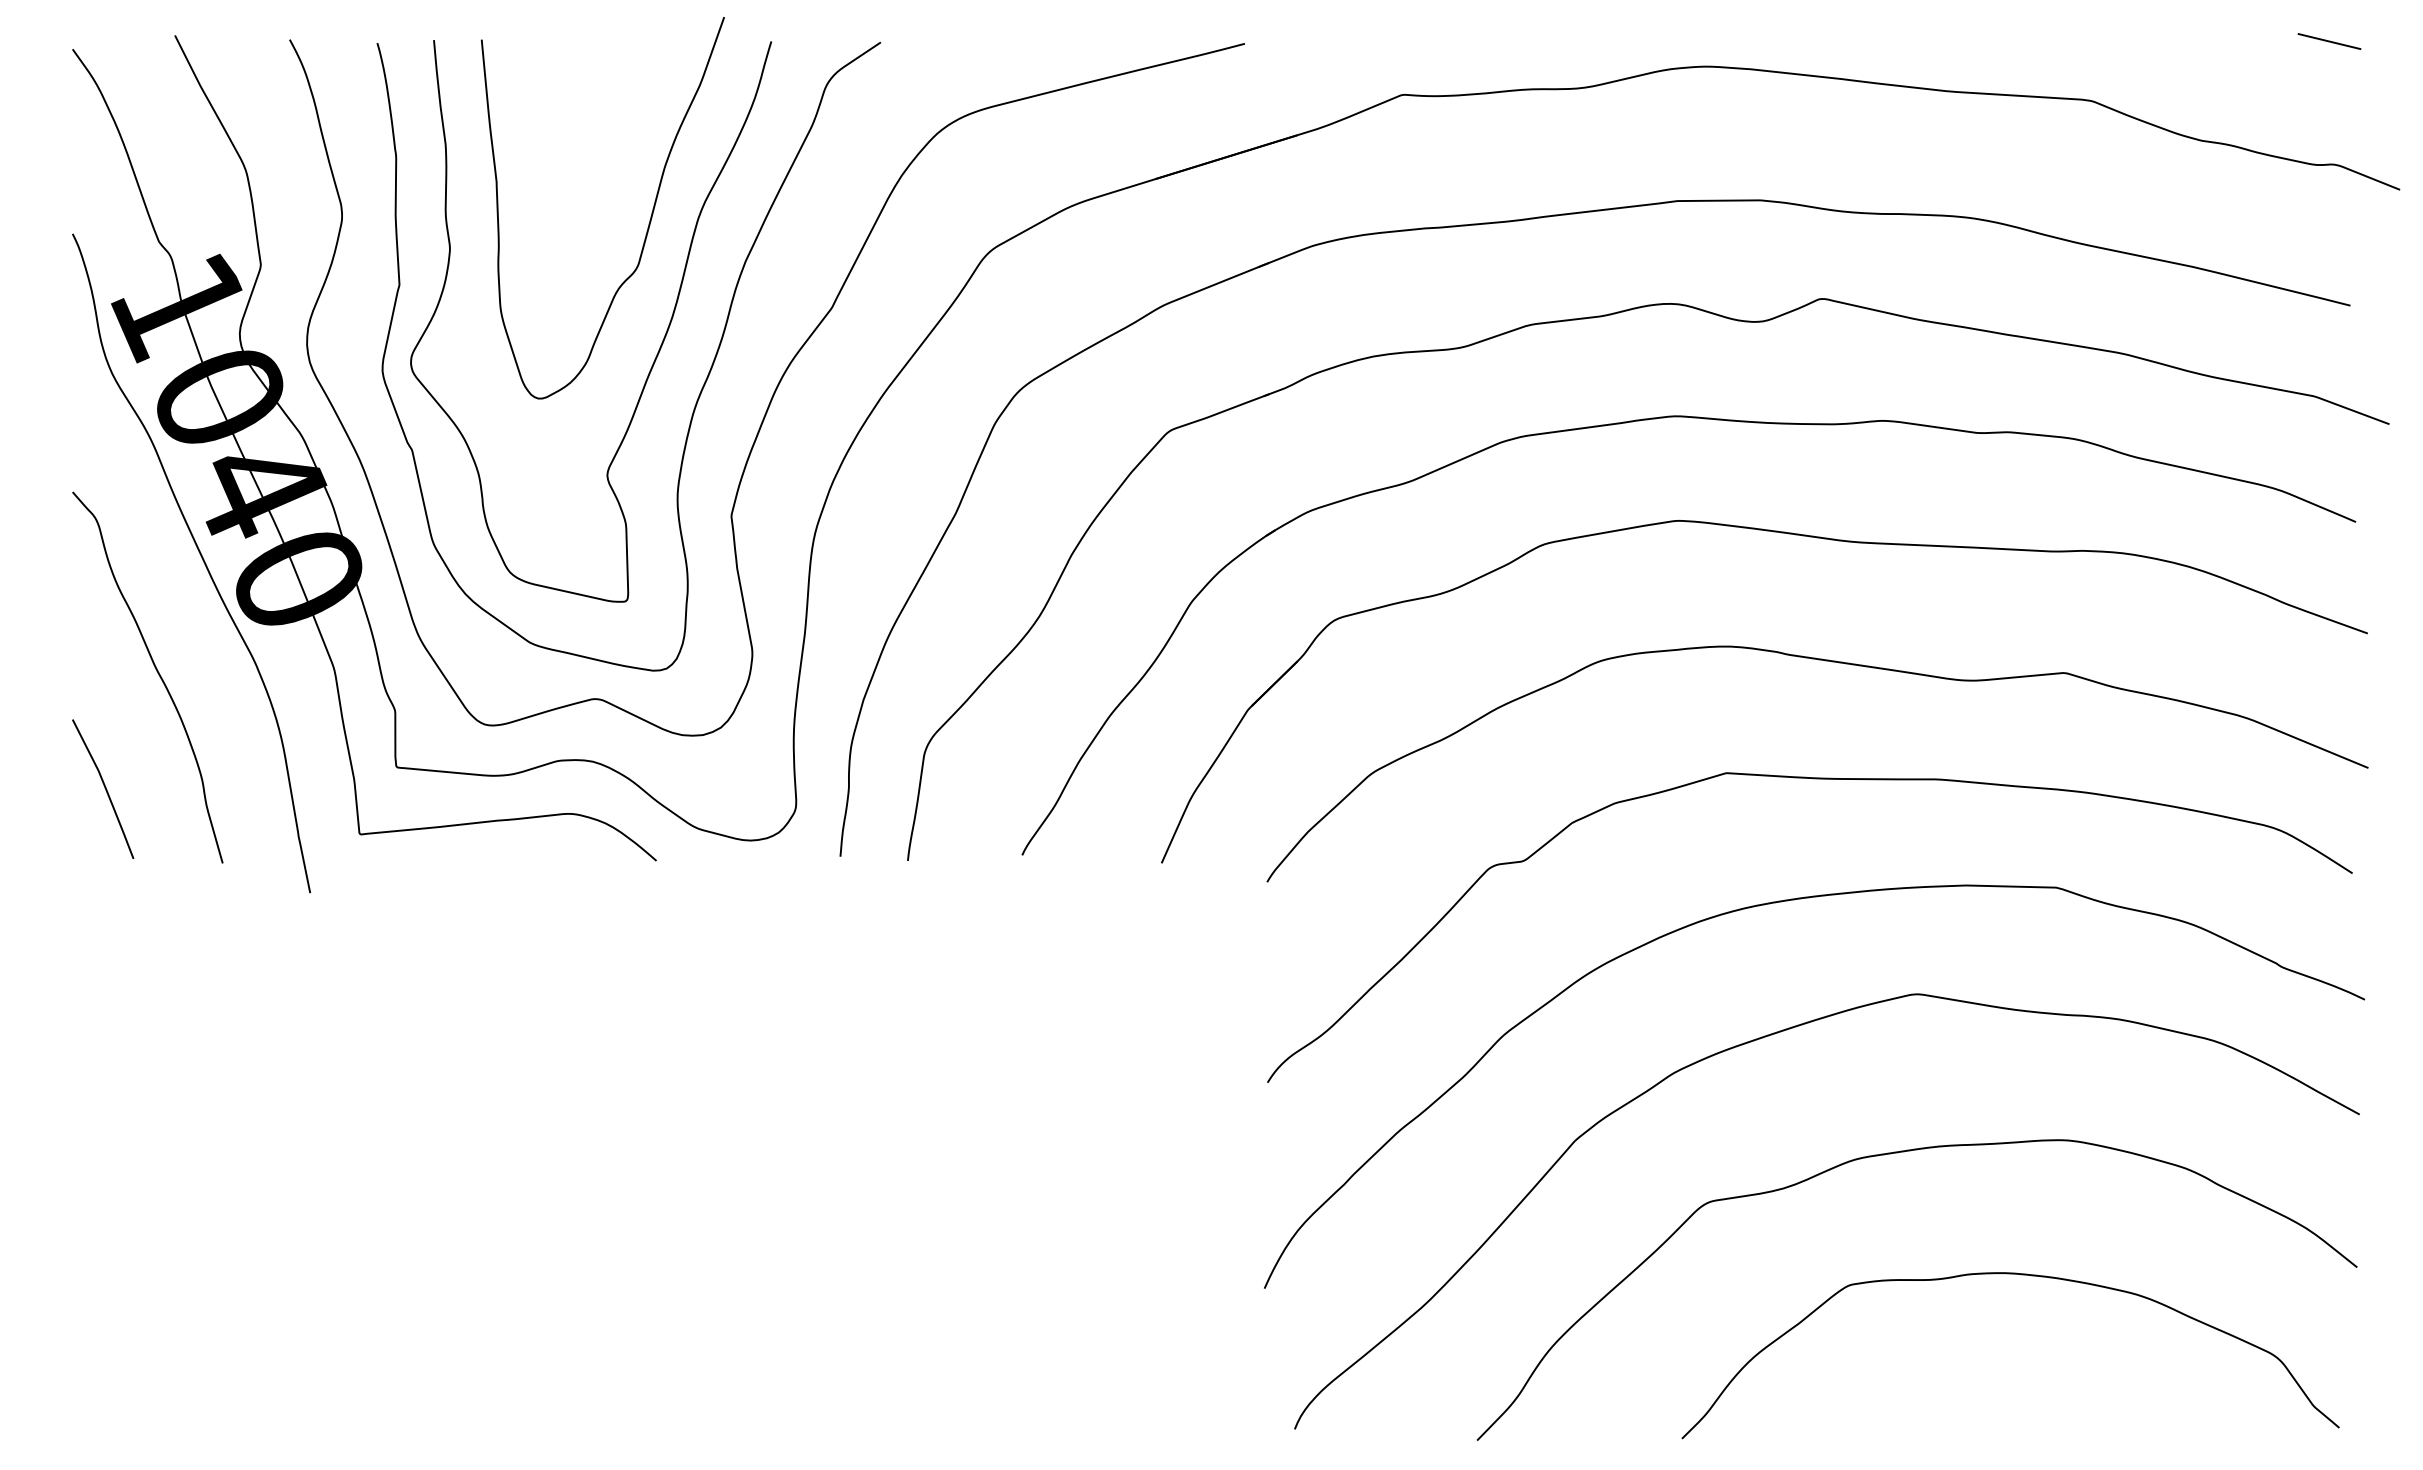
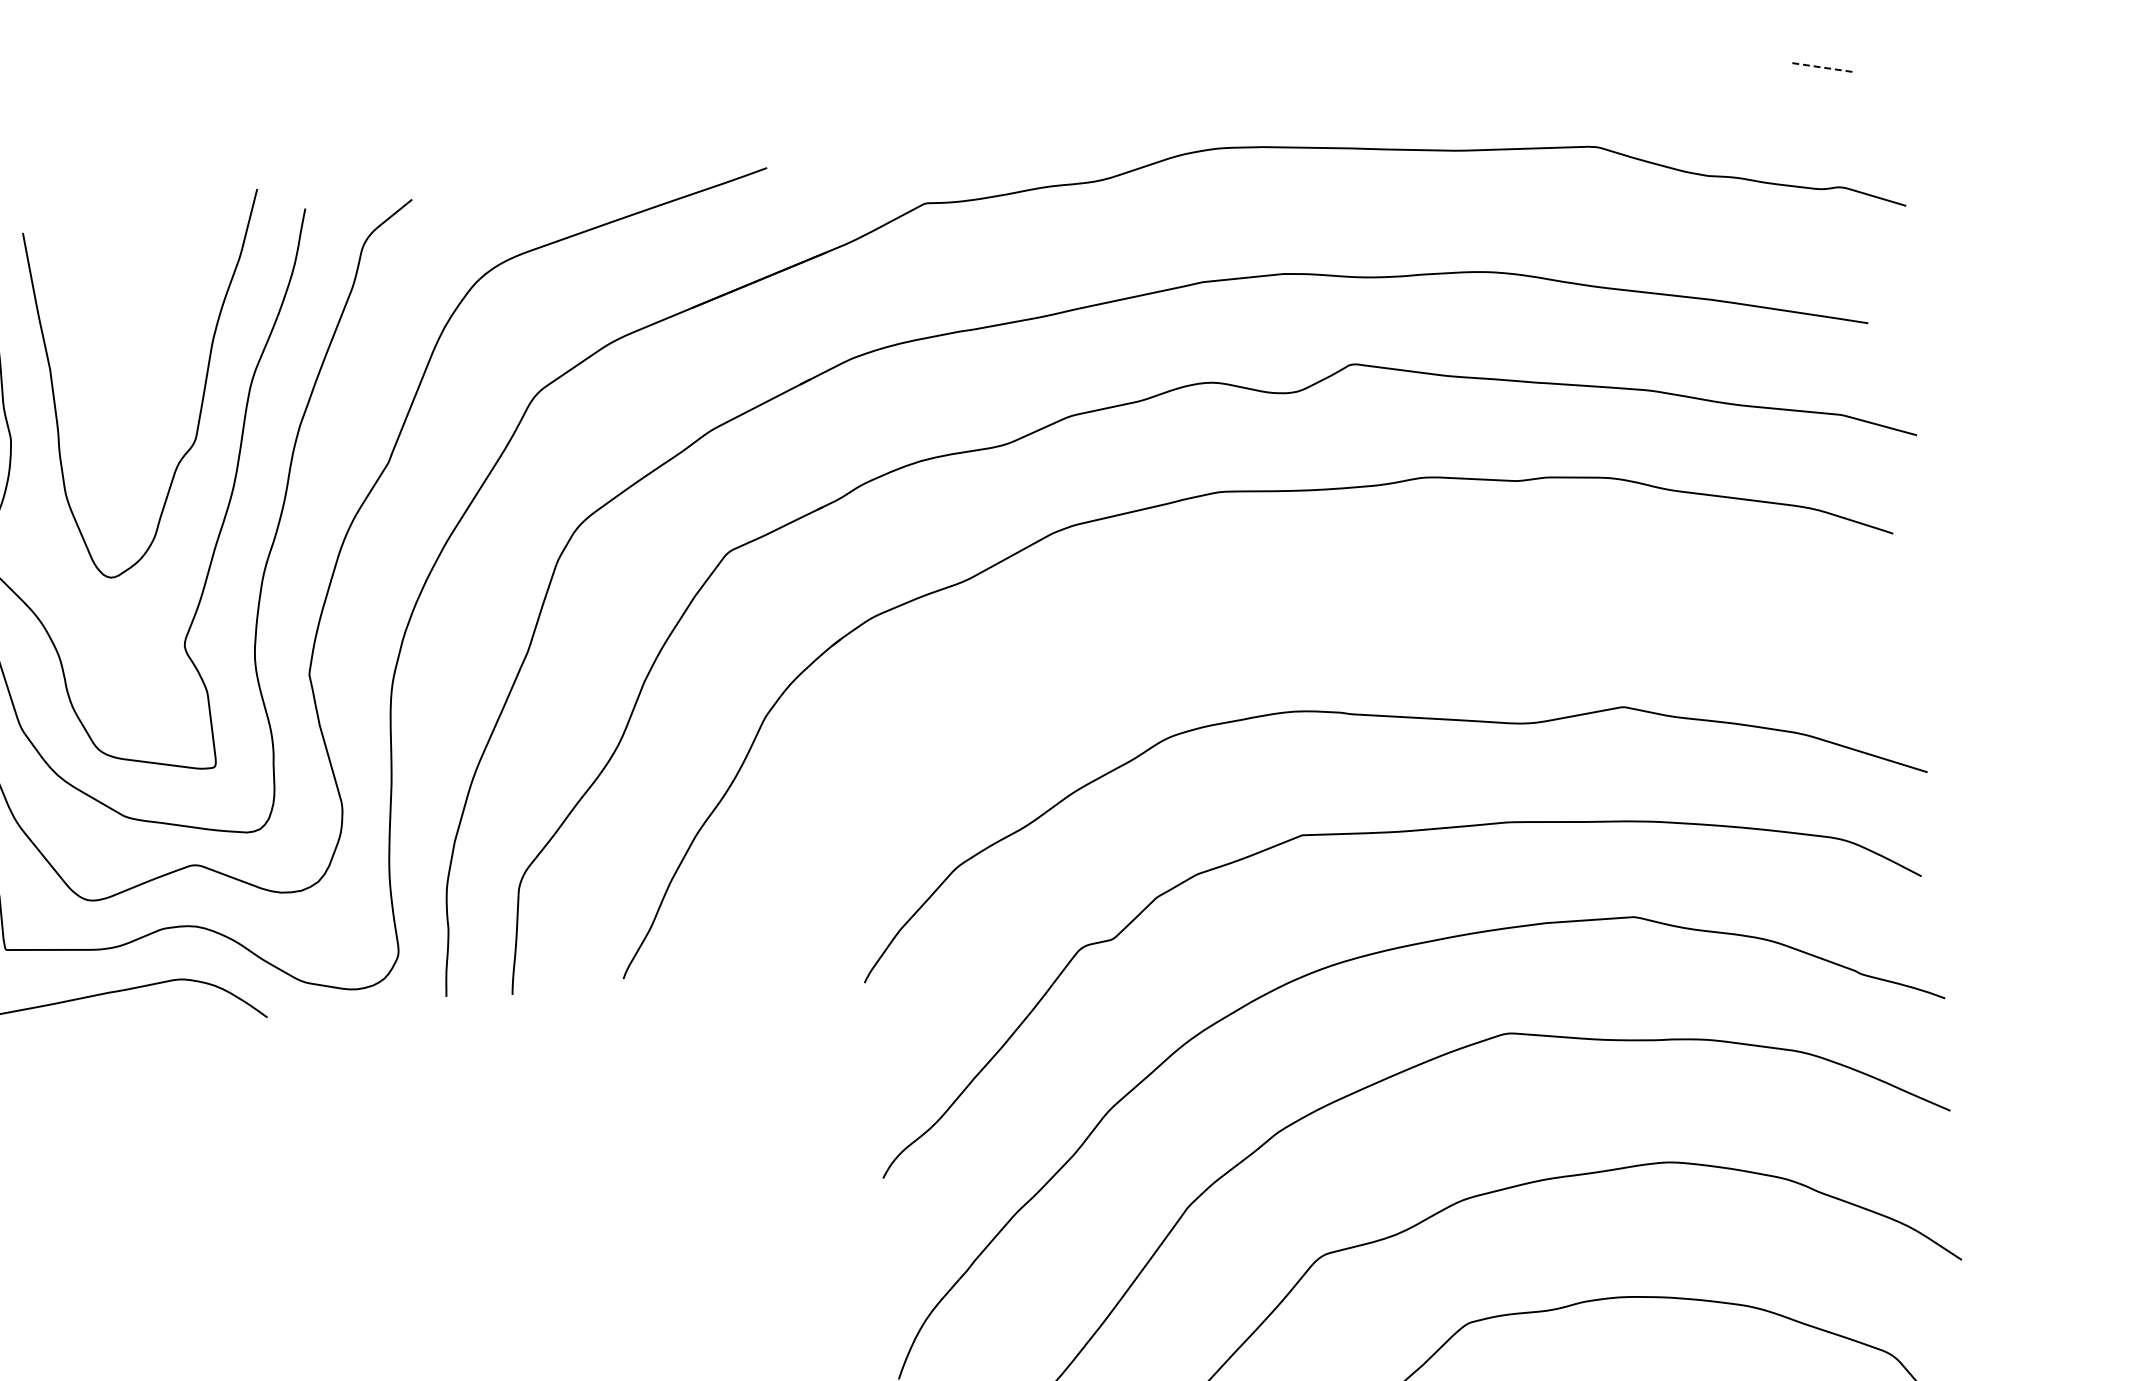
line: (2329, 41) -> (1823, 67), solid -> dashed
part: (1788, 534) -> (1341, 597), removed

